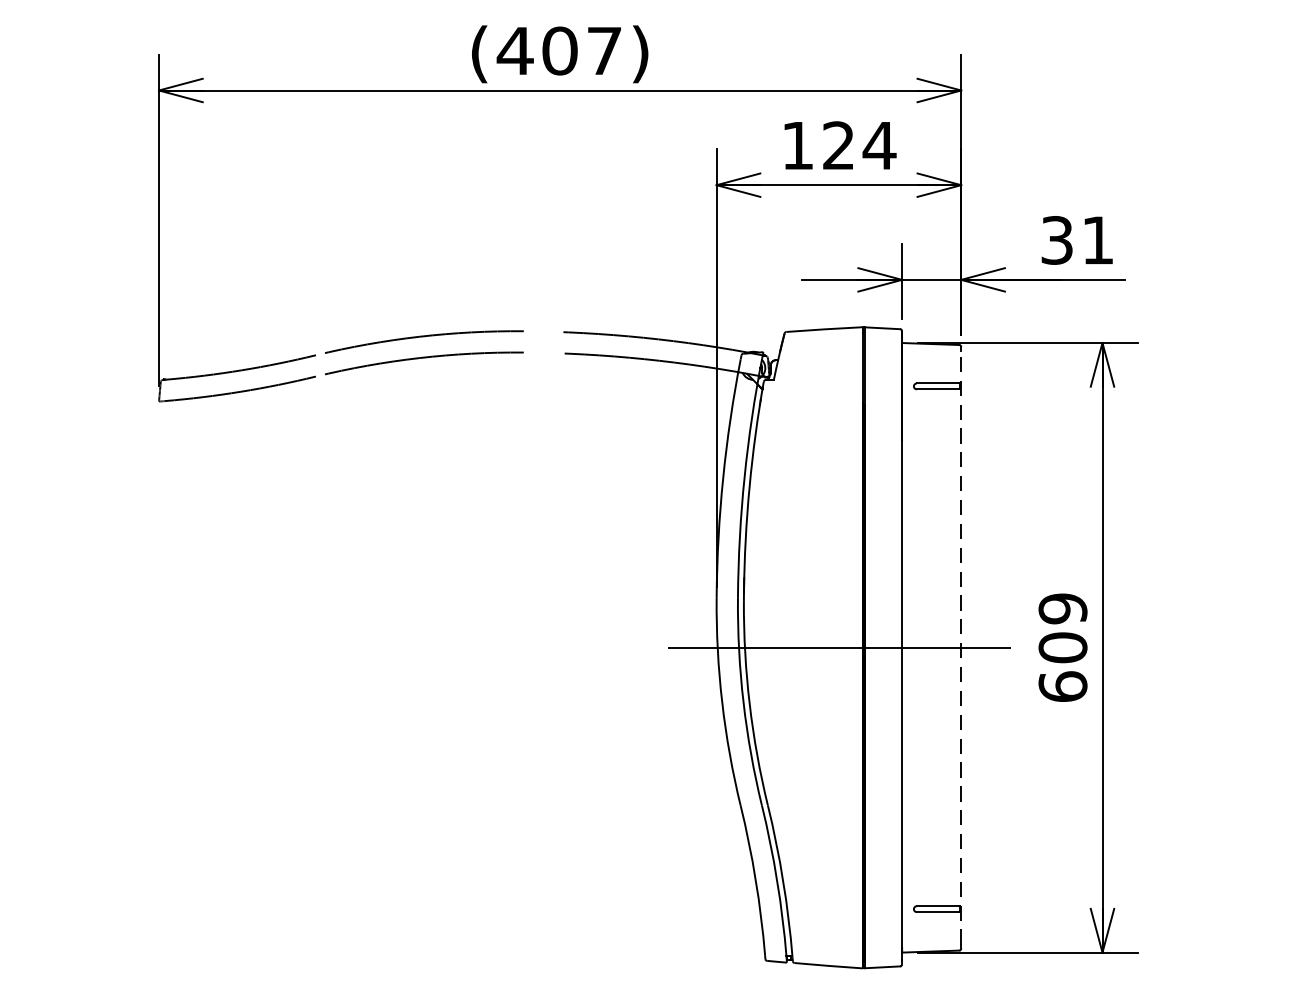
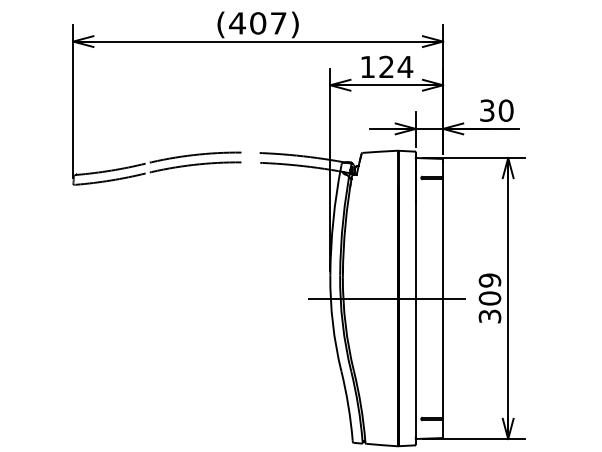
text: (1096, 239) -> (505, 110), 31 -> 30
line: (962, 647) -> (443, 298), dashed -> solid
text: (1061, 686) -> (489, 316), 609 -> 309

